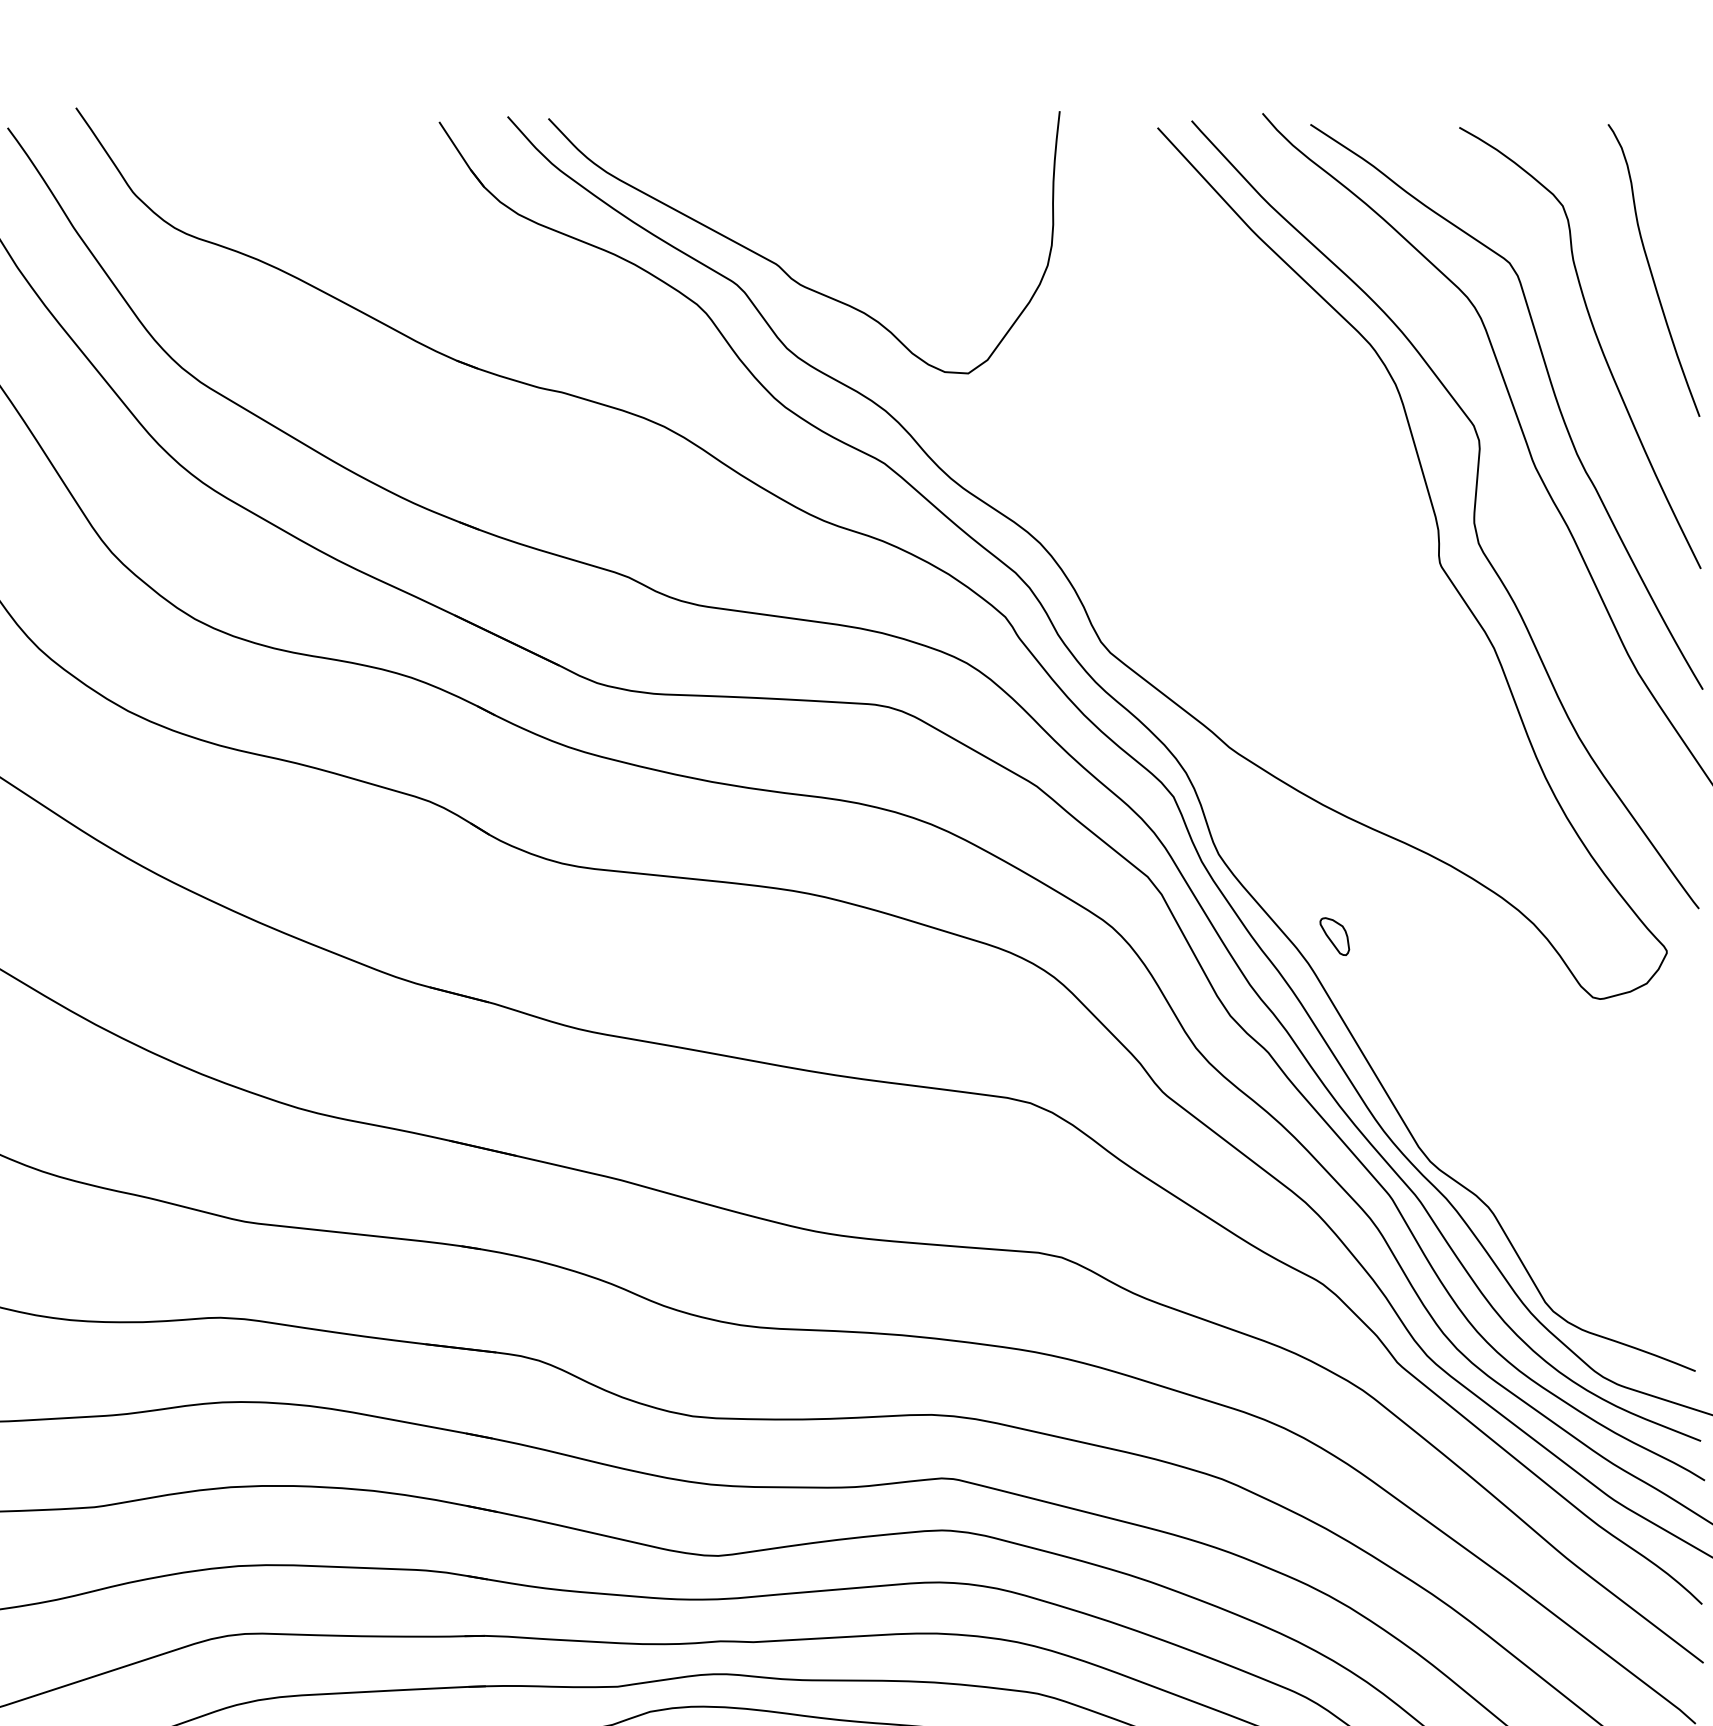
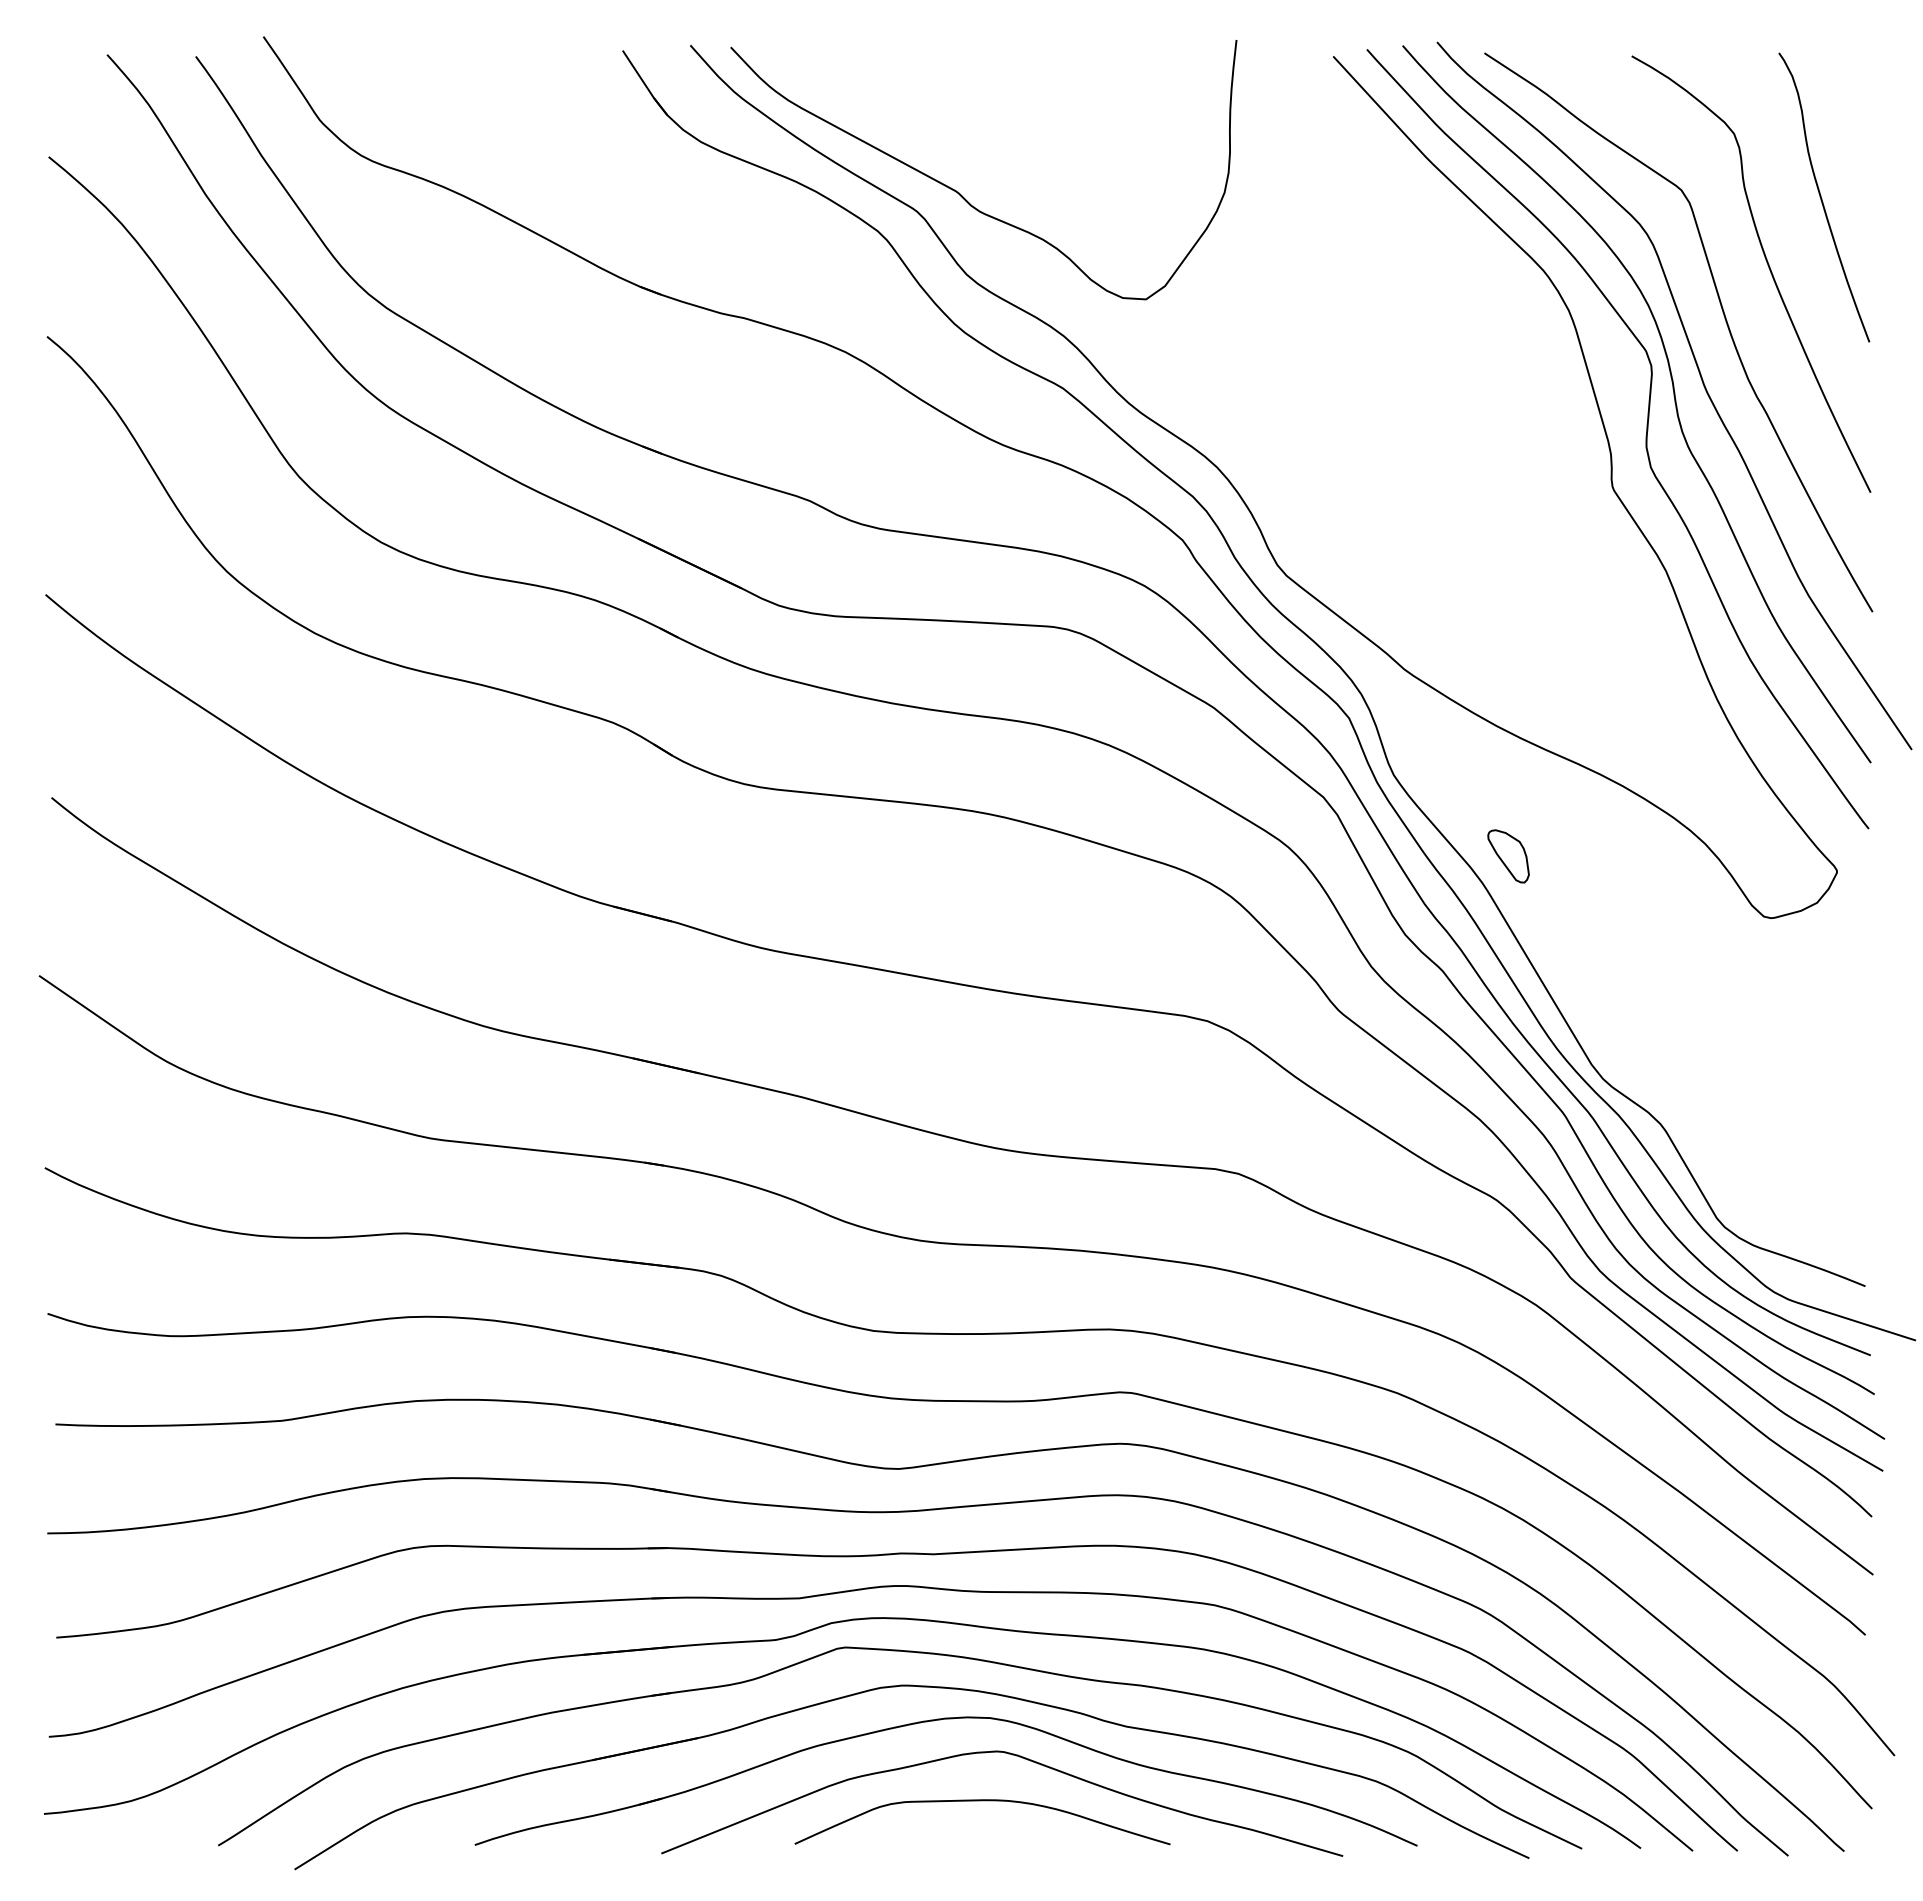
curve: (1501, 471) -> (1673, 396), added
part: (1334, 936) -> (1508, 856), size x1.43

